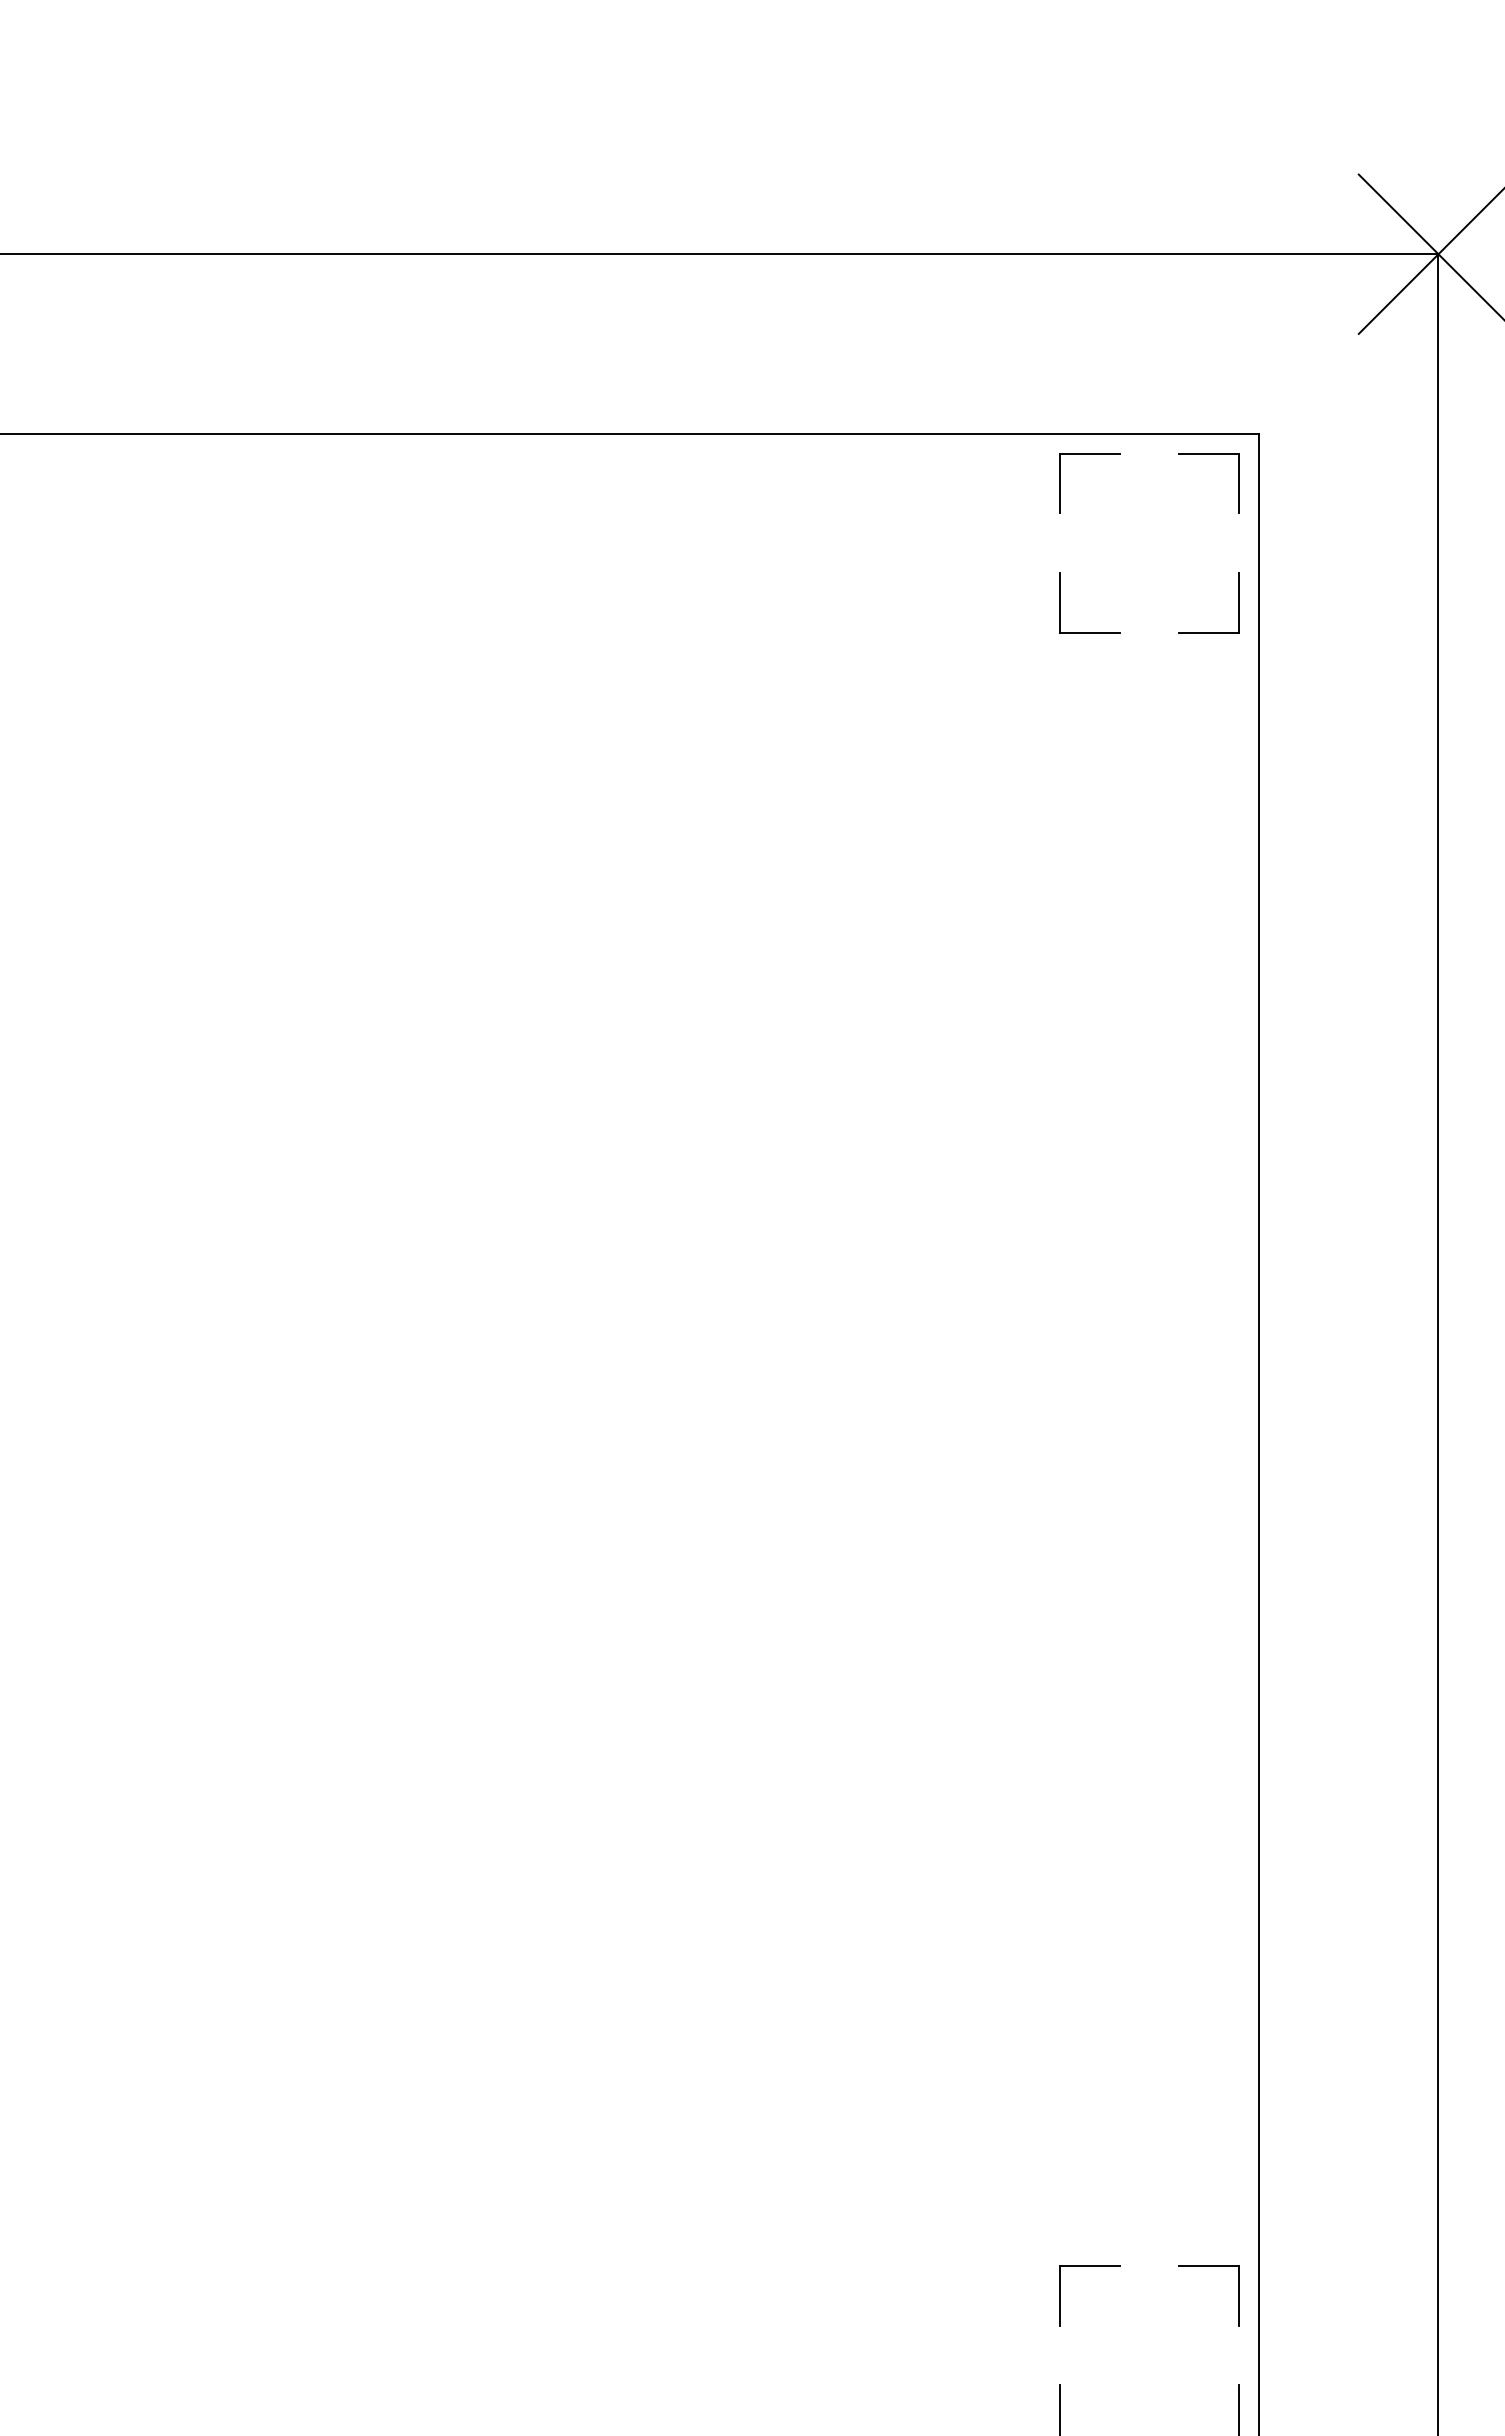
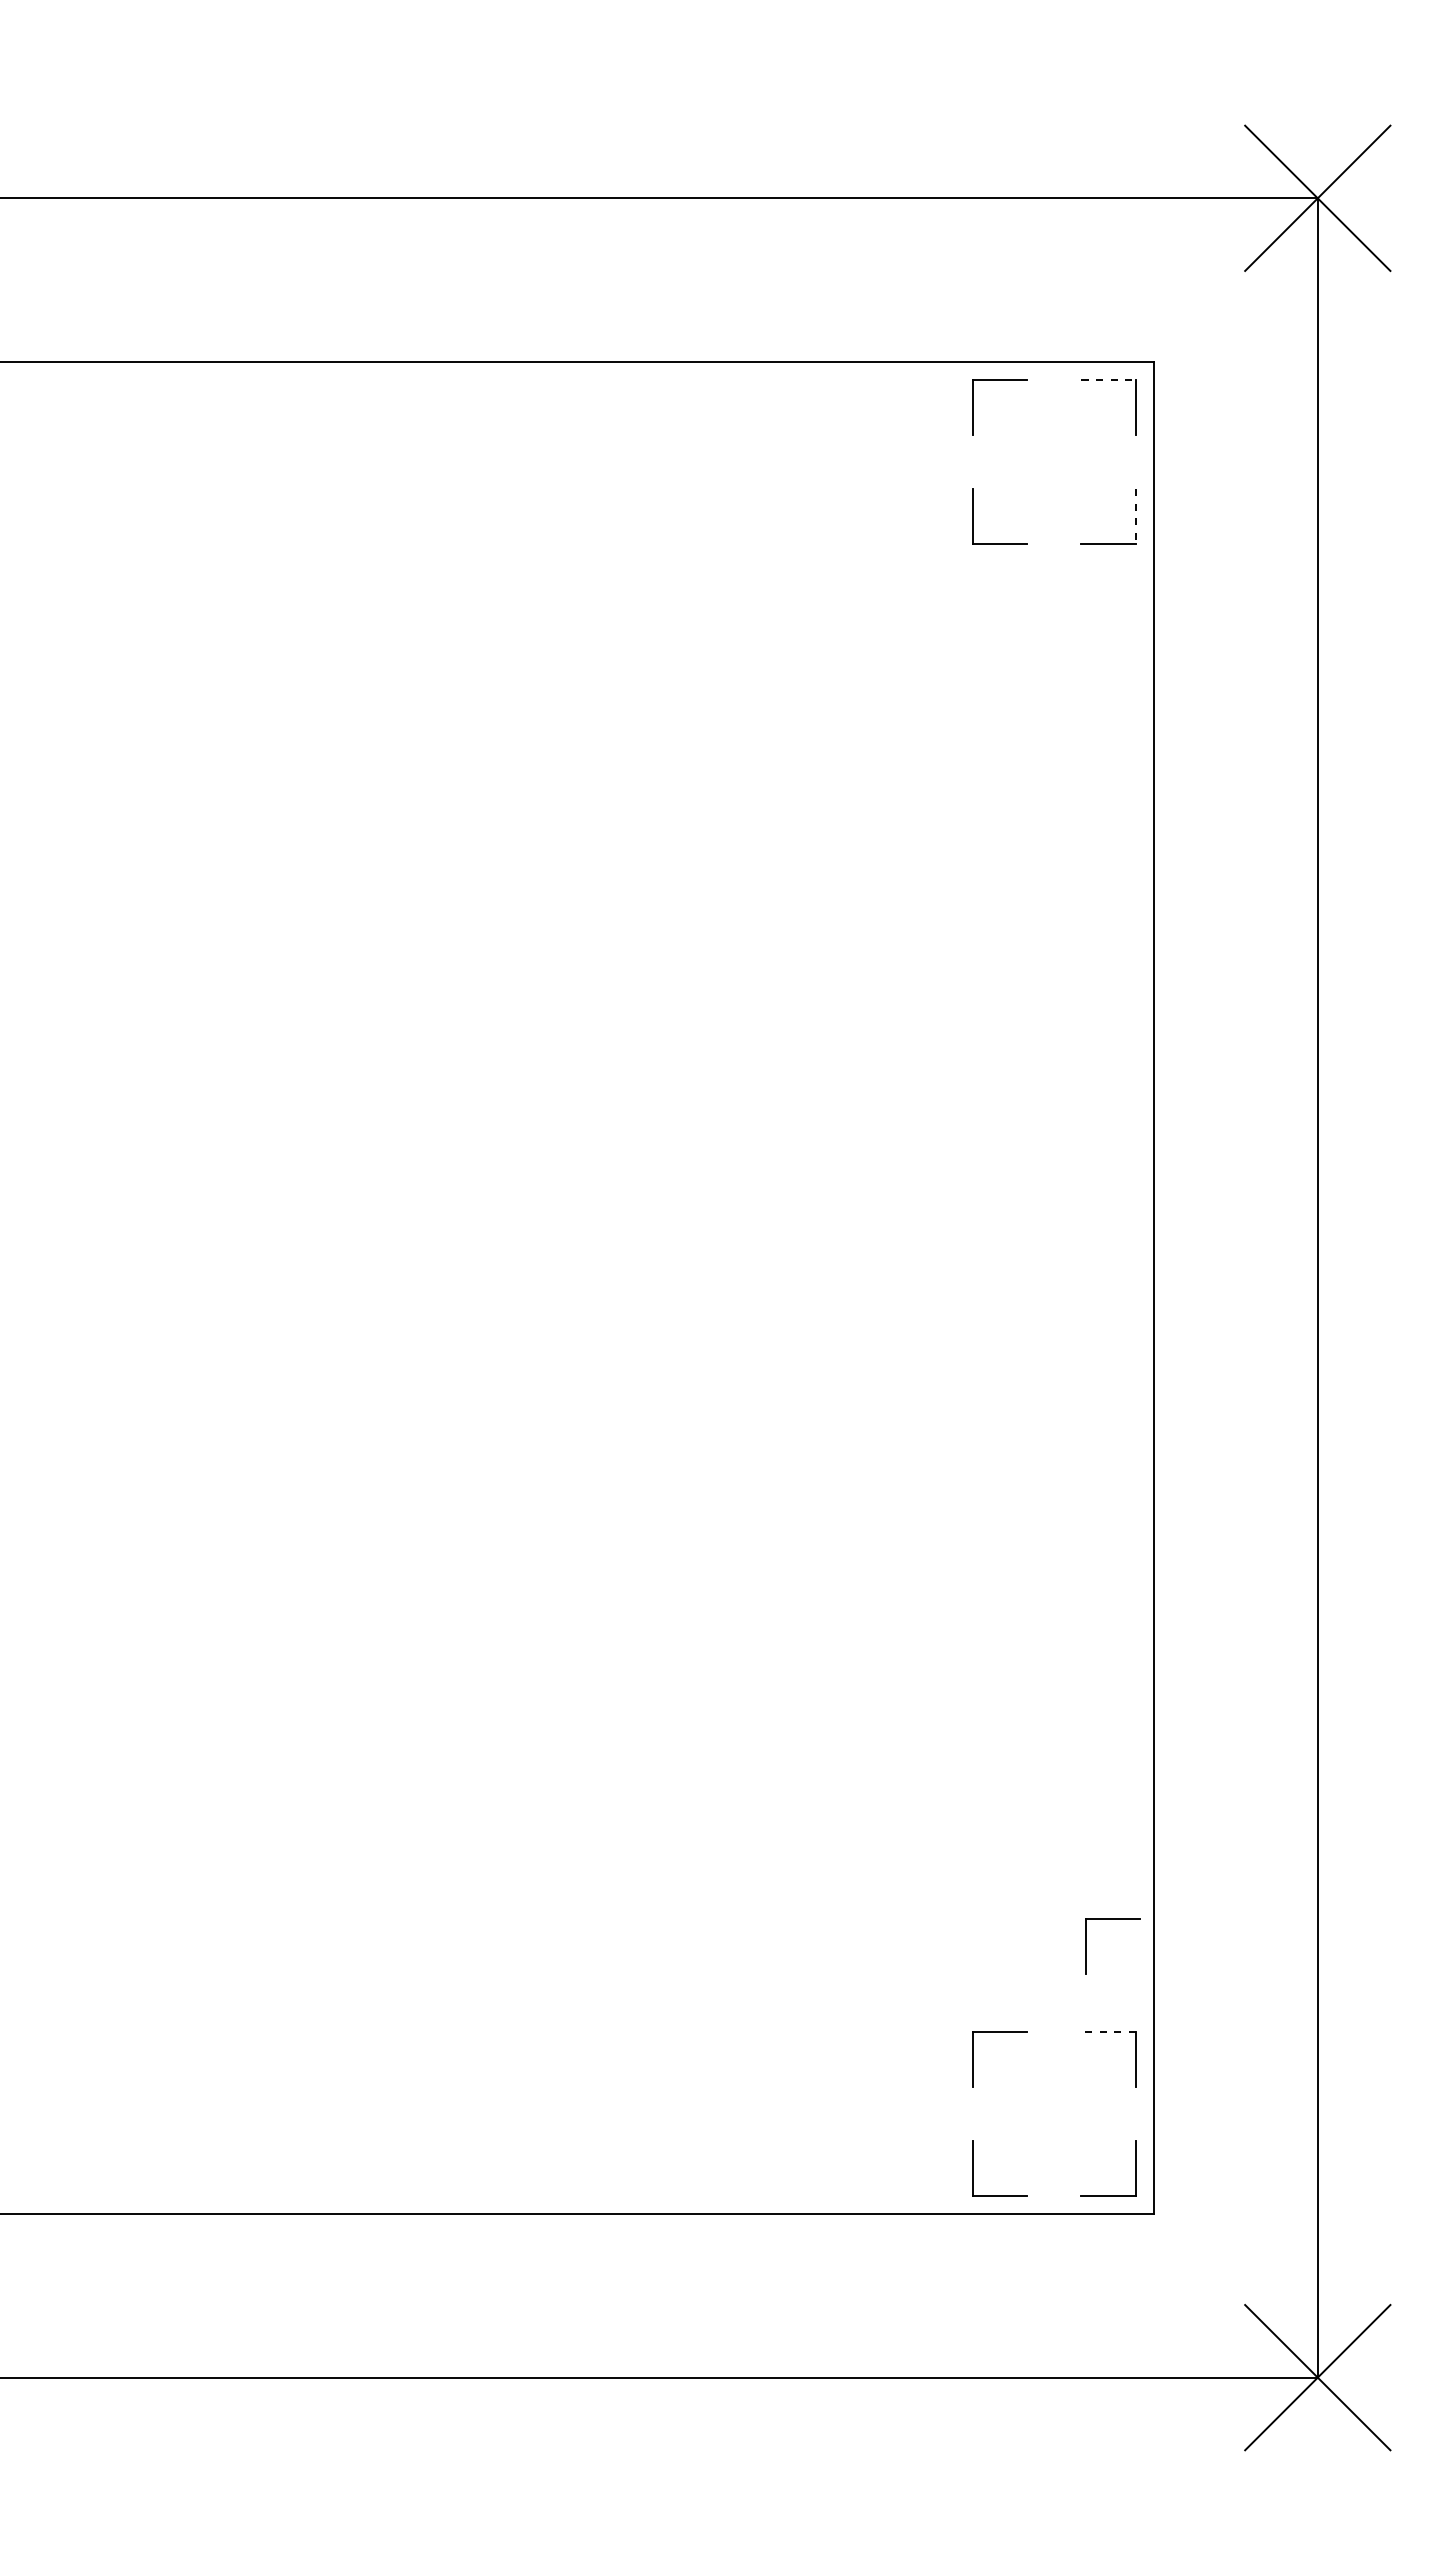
line: (1210, 454) -> (1109, 380), solid -> dashed
line: (1238, 603) -> (1135, 516), solid -> dashed
part: (1184, 2171) -> (1086, 1946), added
line: (1208, 2265) -> (1108, 2032), solid -> dashed

